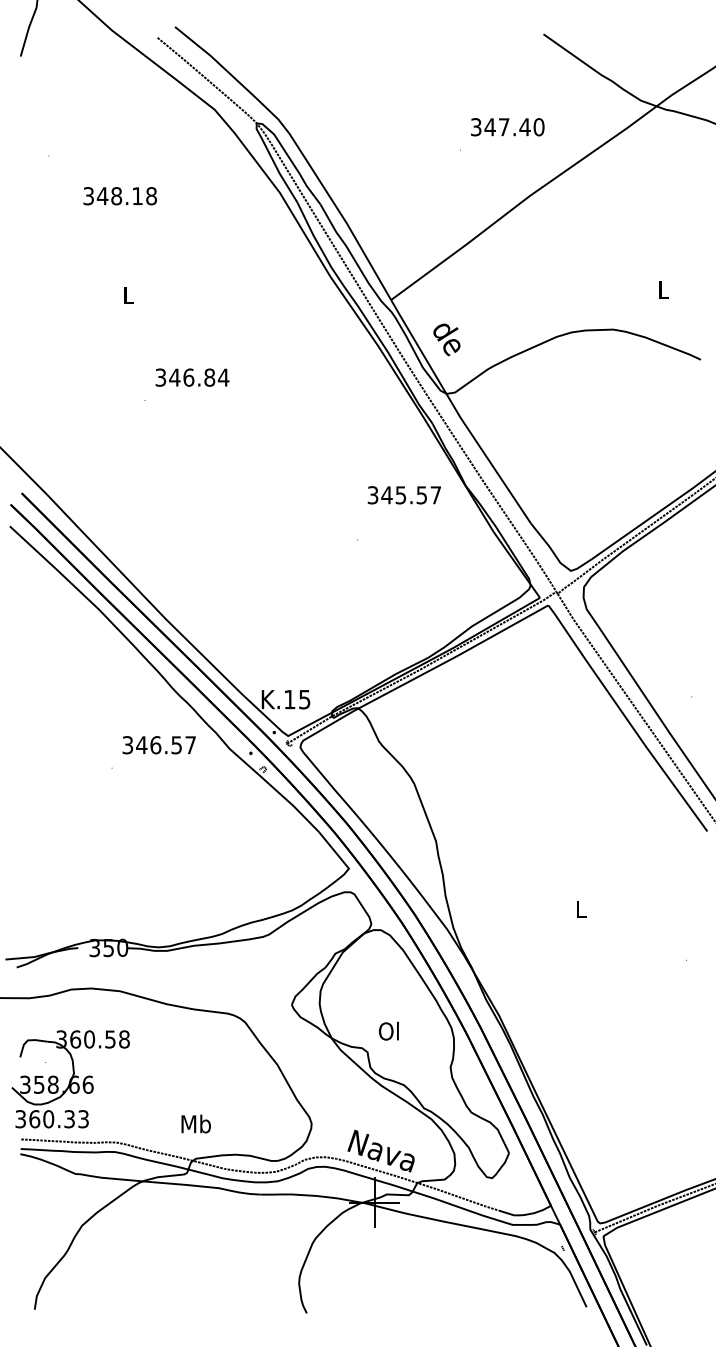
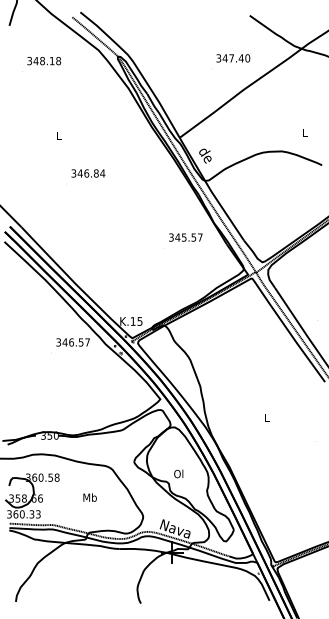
text: (118, 197) -> (43, 61), moved
text: (403, 495) -> (185, 237), moved
text: (194, 1123) -> (89, 497), moved

